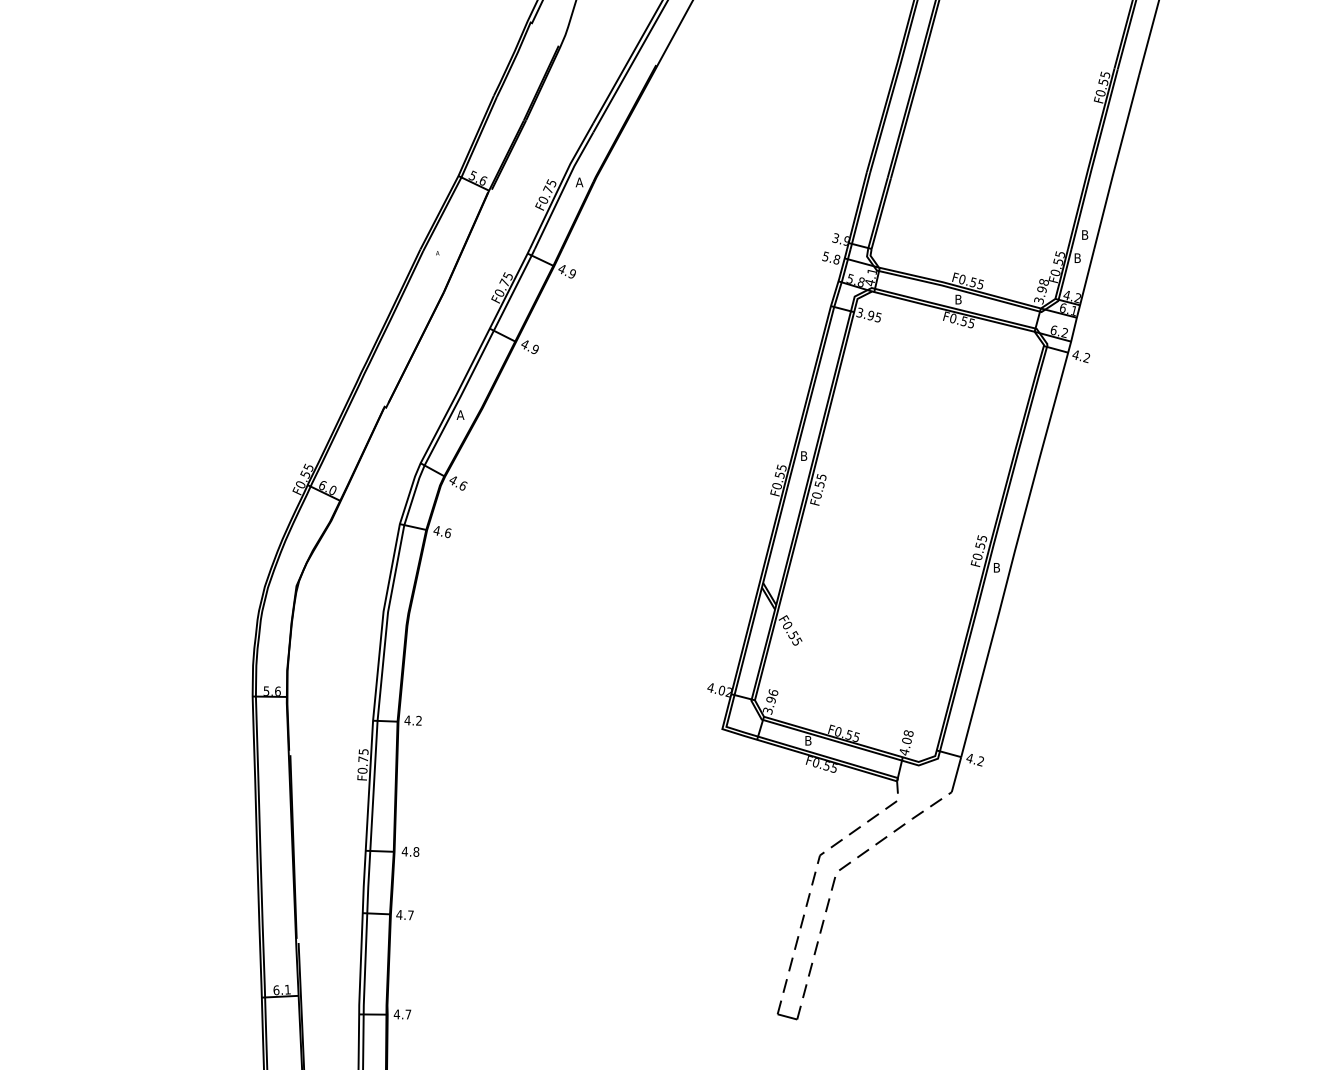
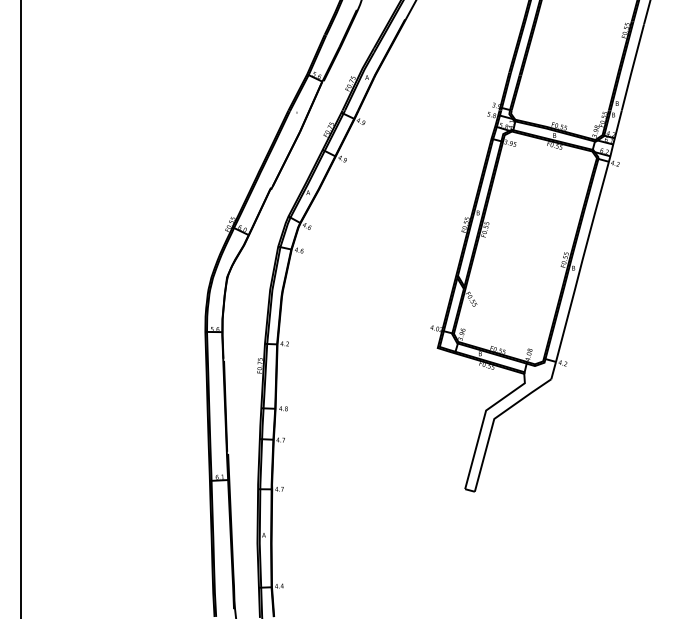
line: (834, 875) -> (493, 420), dashed -> solid
line: (814, 877) -> (483, 421), dashed -> solid

